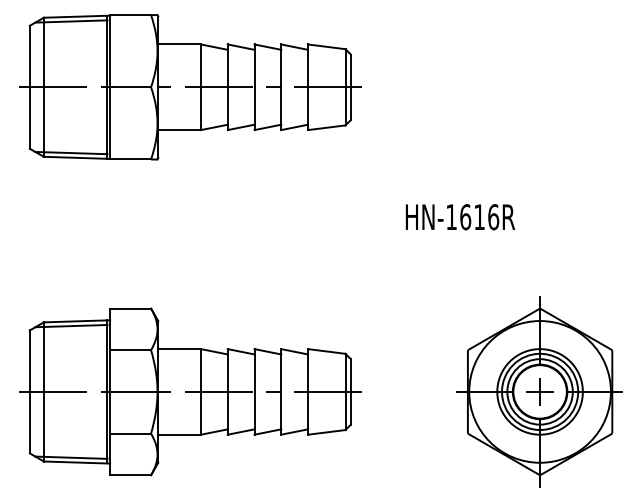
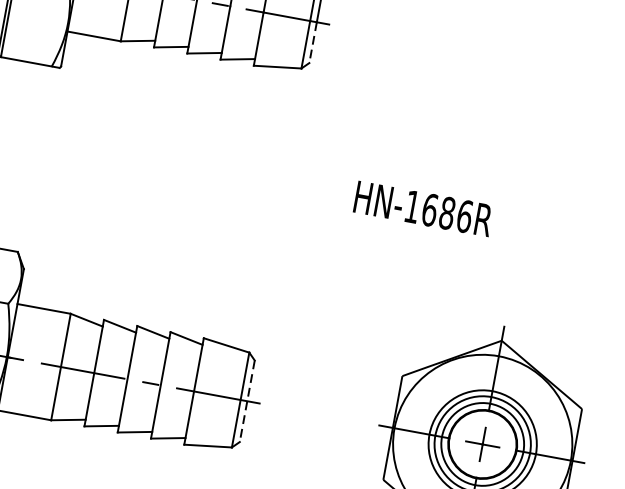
line: (350, 104) -> (312, 43), solid -> dashed
text: (479, 217) -> (447, 213), HN-1616R -> HN-1686R
line: (350, 391) -> (246, 400), solid -> dashed

